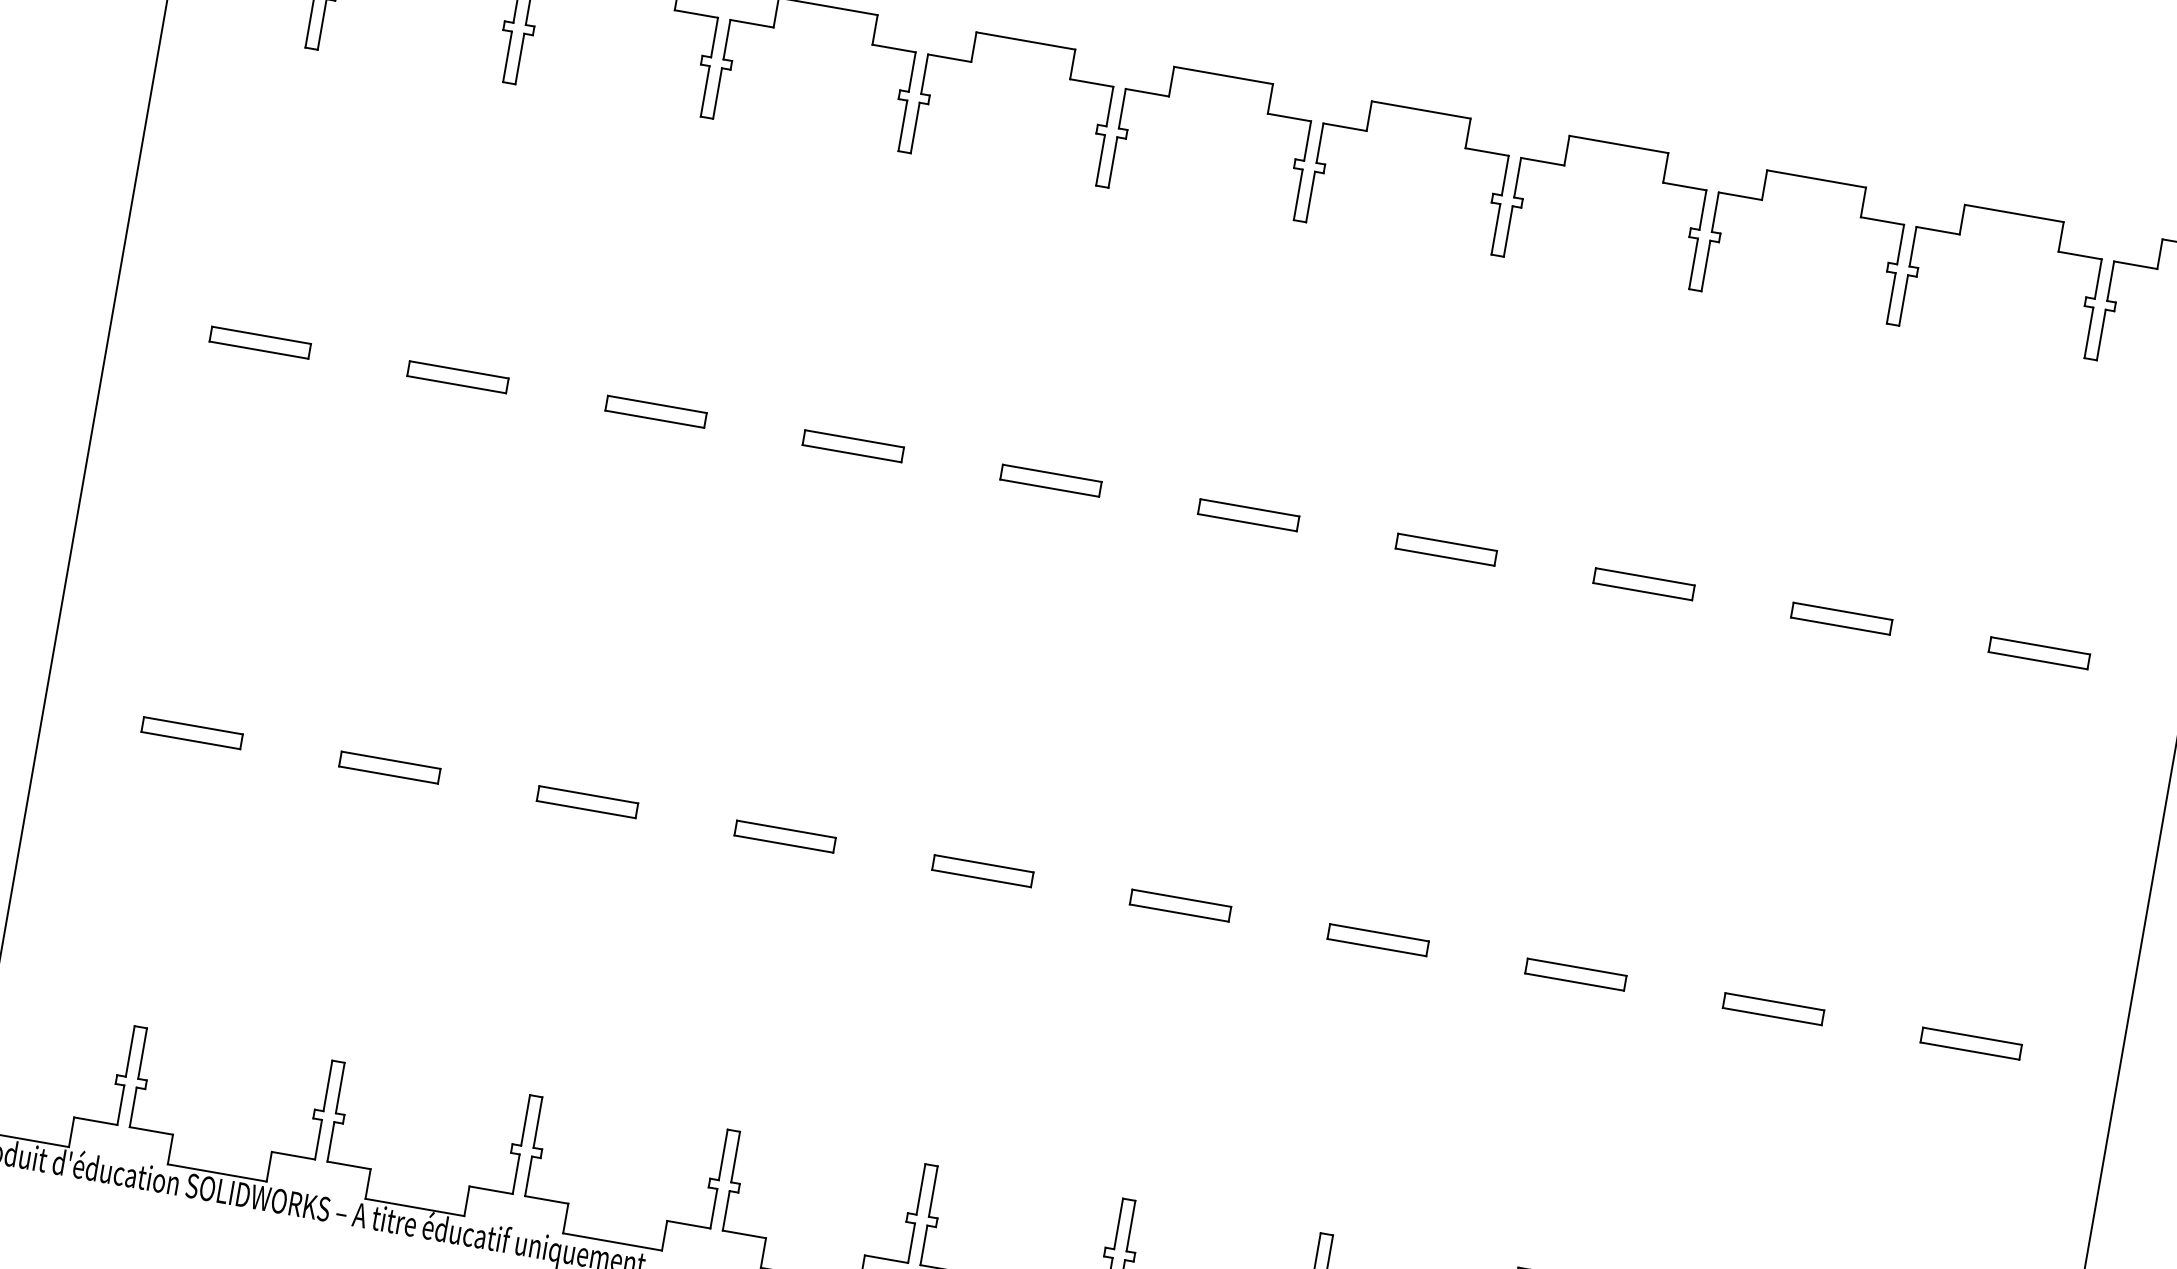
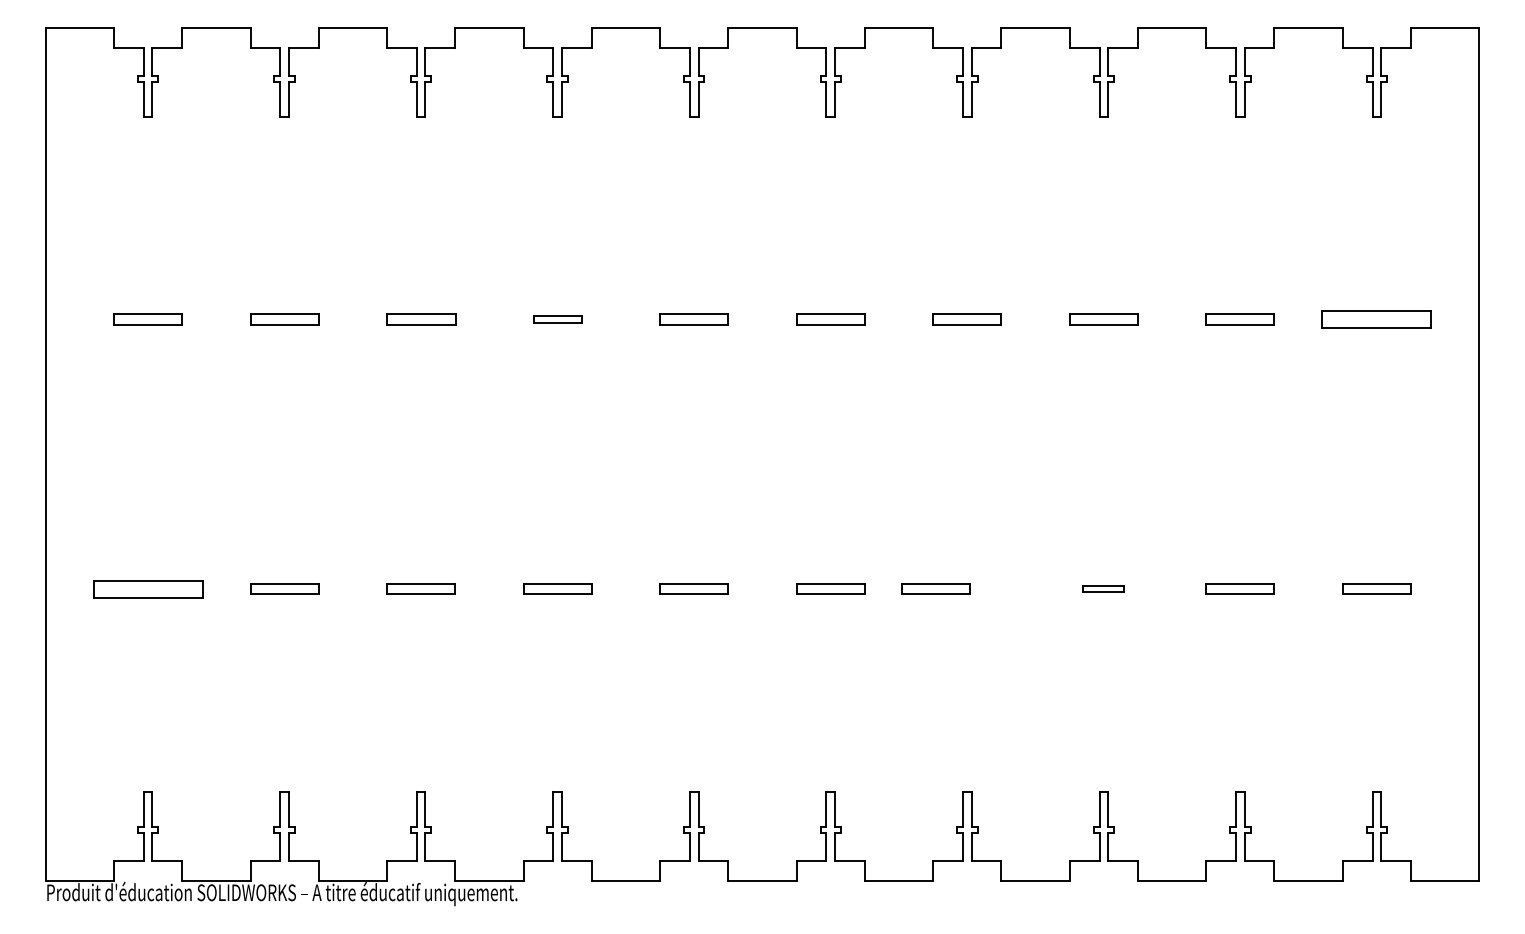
part: (853, 446) -> (557, 319), size x0.7
part: (2038, 653) -> (1376, 319), size x1.6
part: (191, 731) -> (147, 588), size x1.6
part: (1377, 938) -> (935, 588), moved
part: (1575, 973) -> (1103, 588), size x0.6

